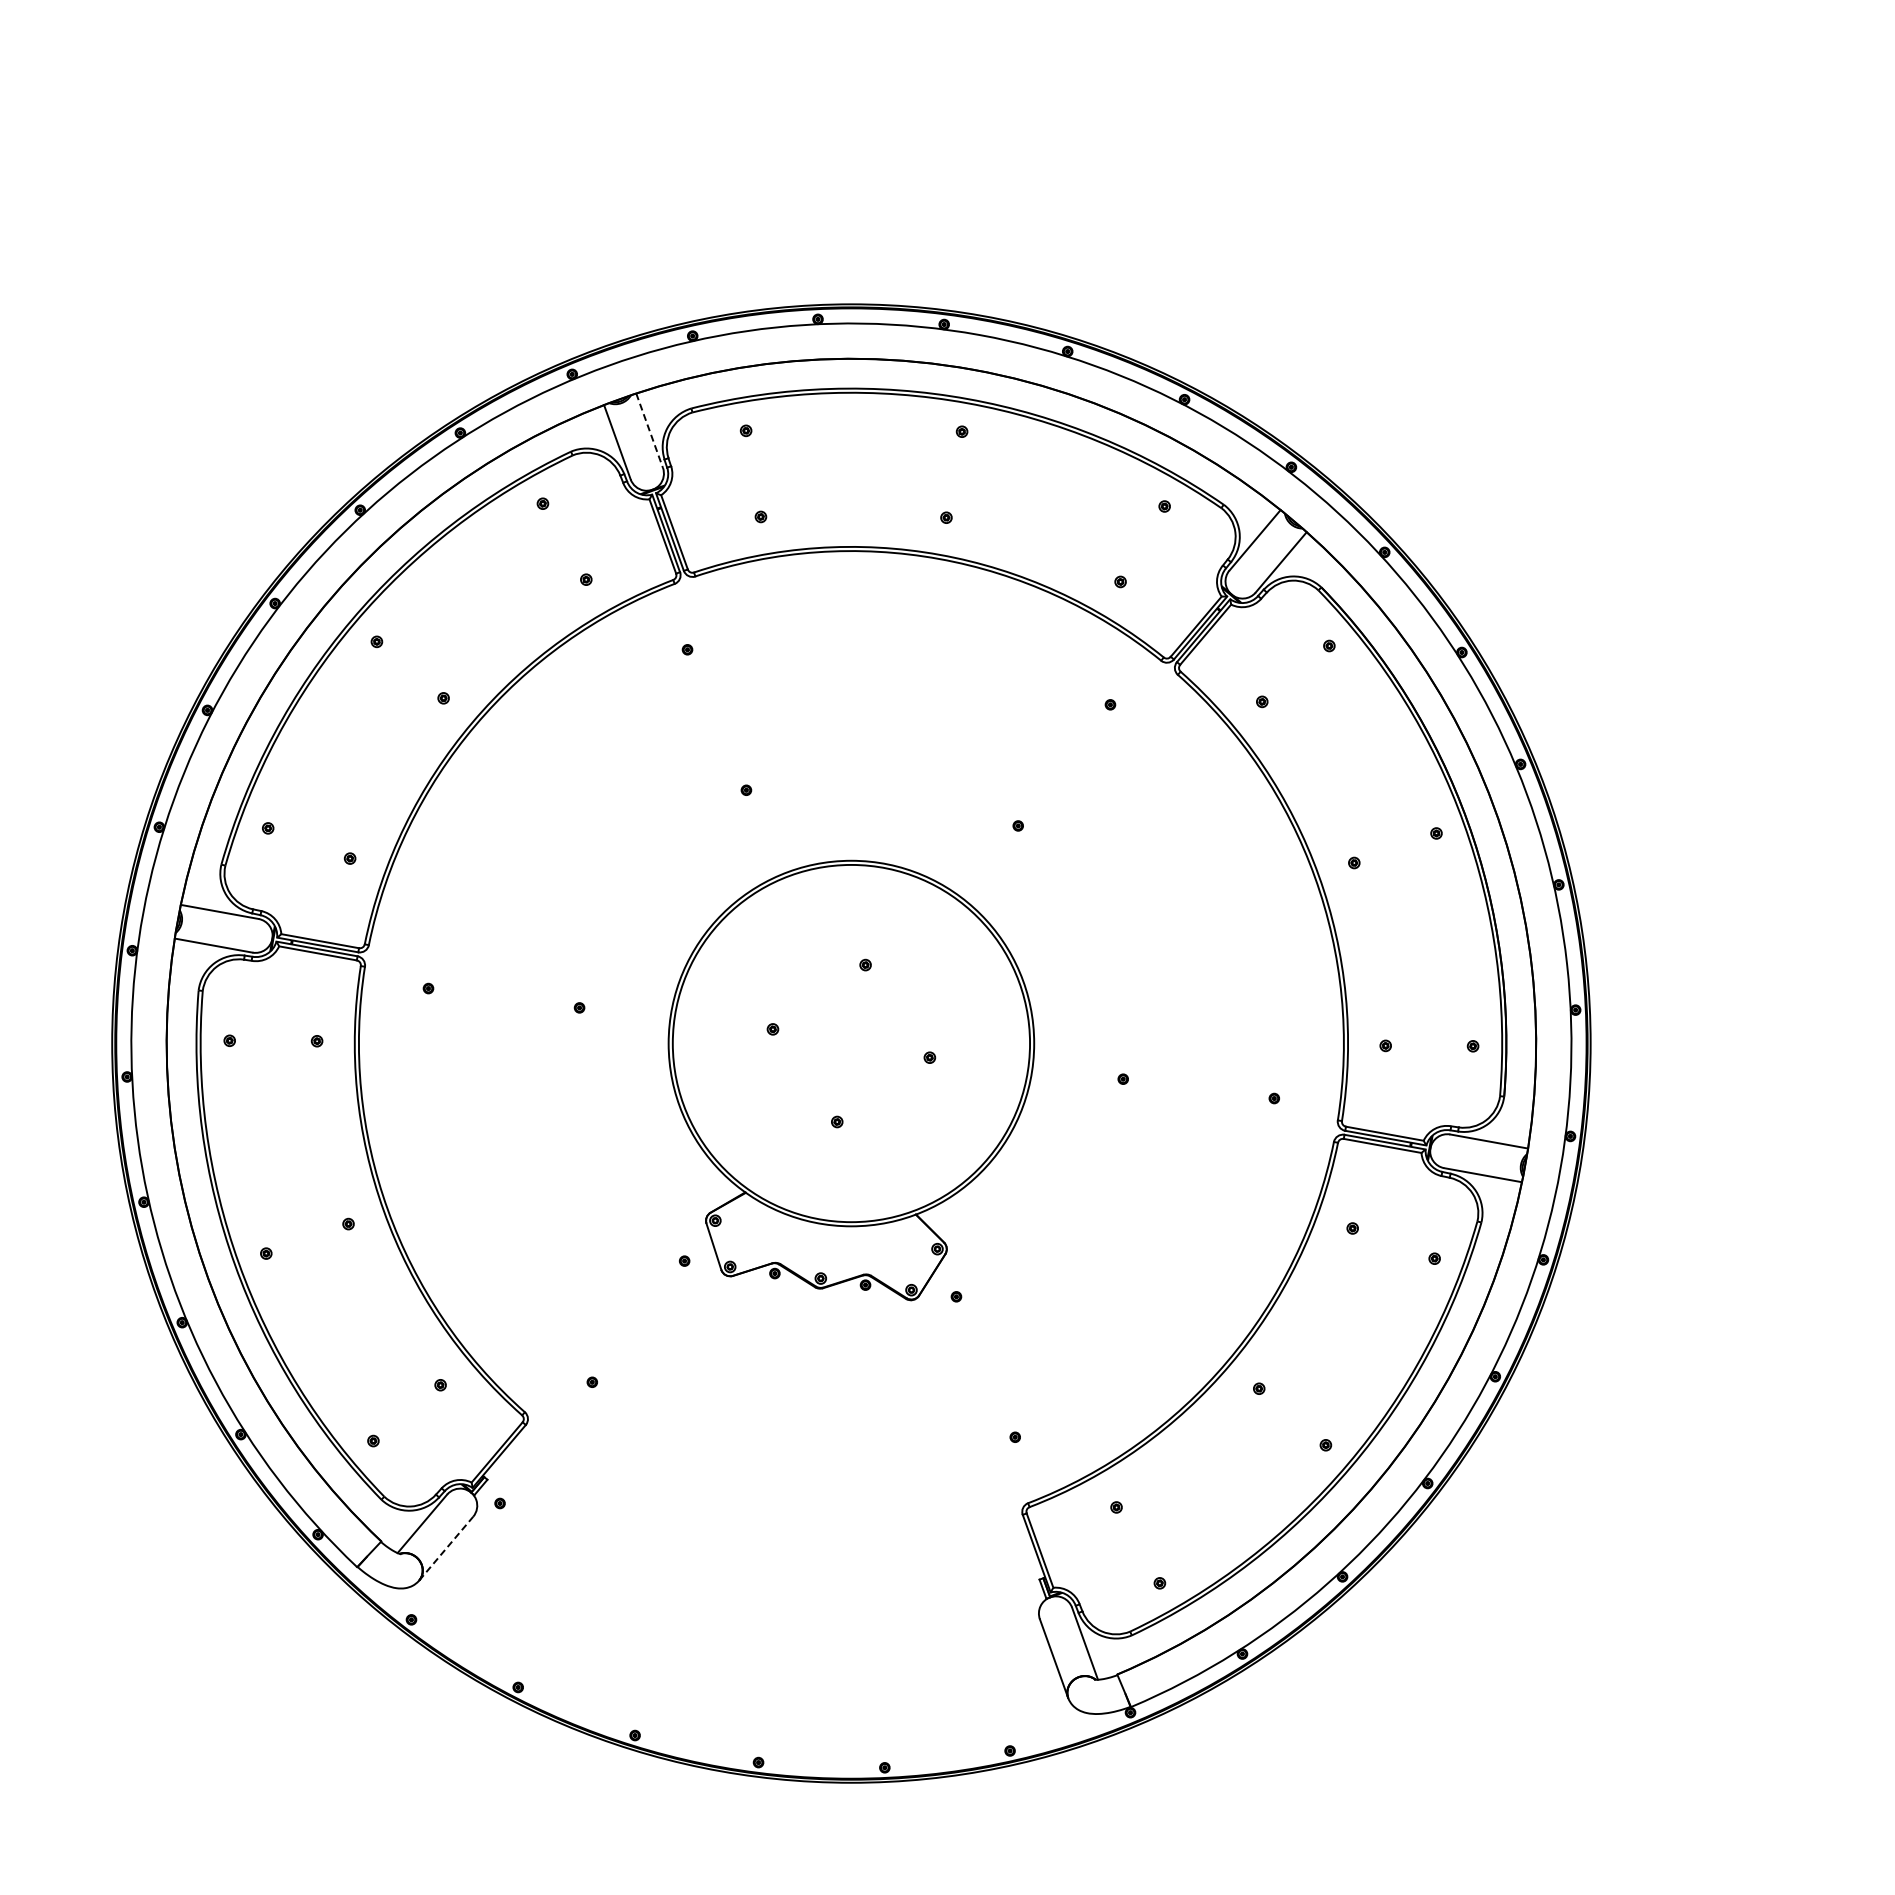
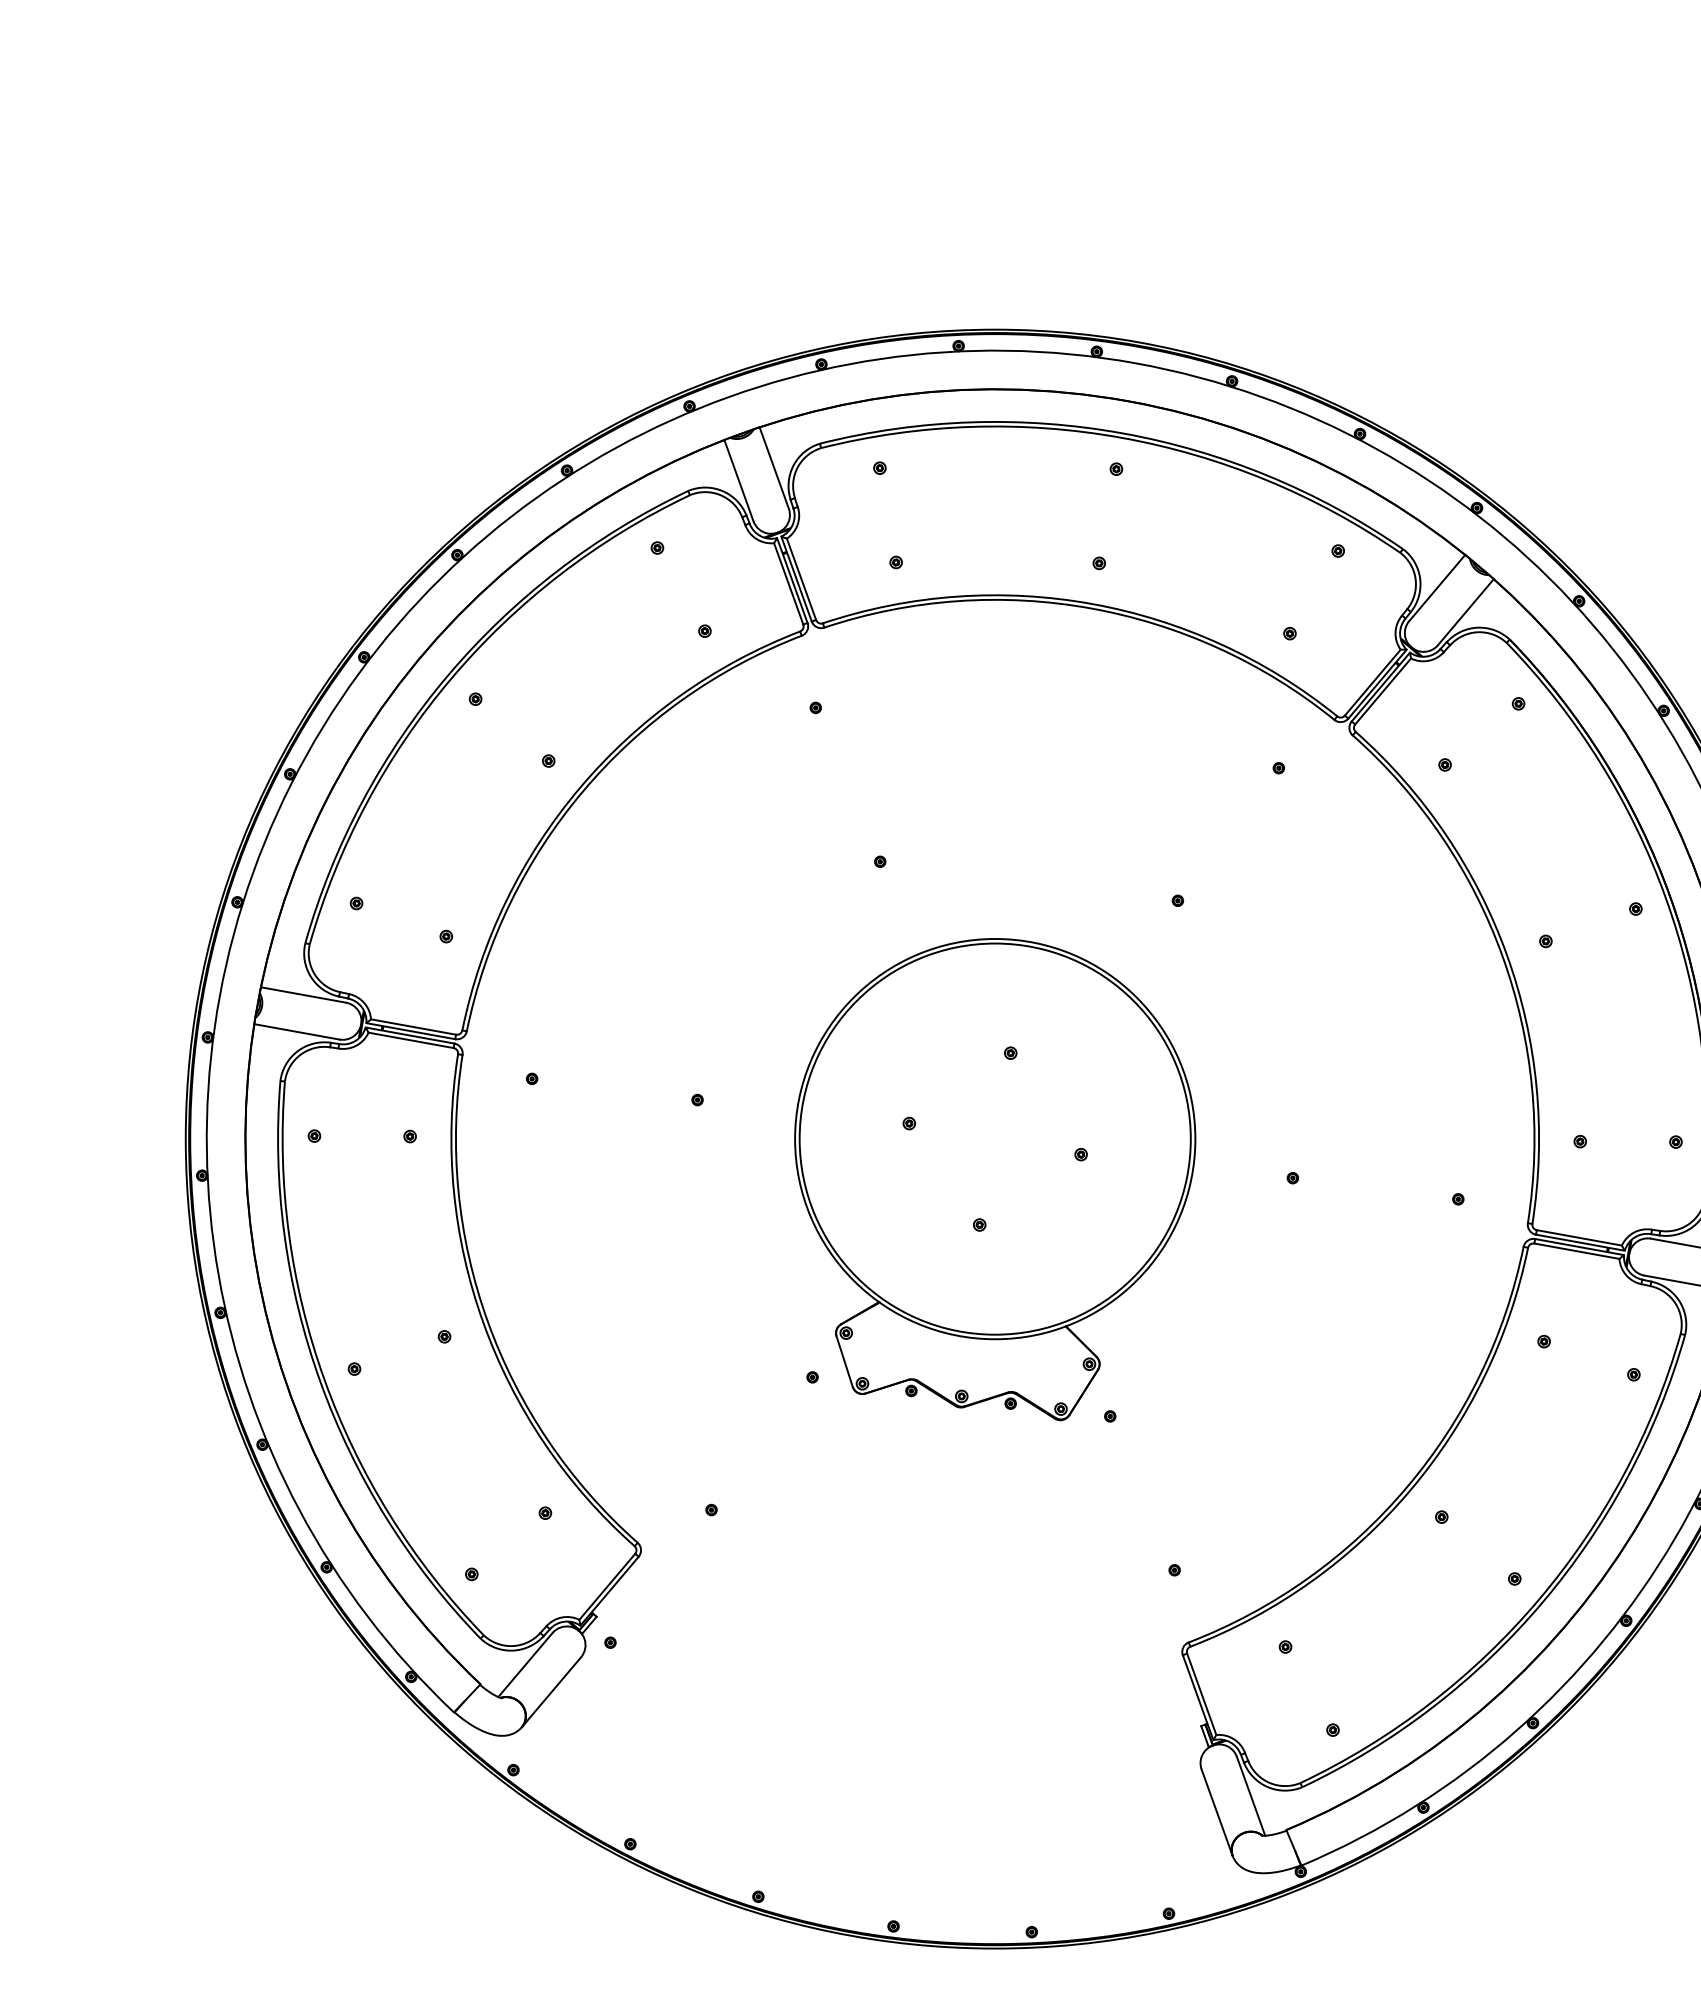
line: (649, 430) -> (774, 467), dashed -> solid
line: (446, 1548) -> (551, 1692), dashed -> solid

